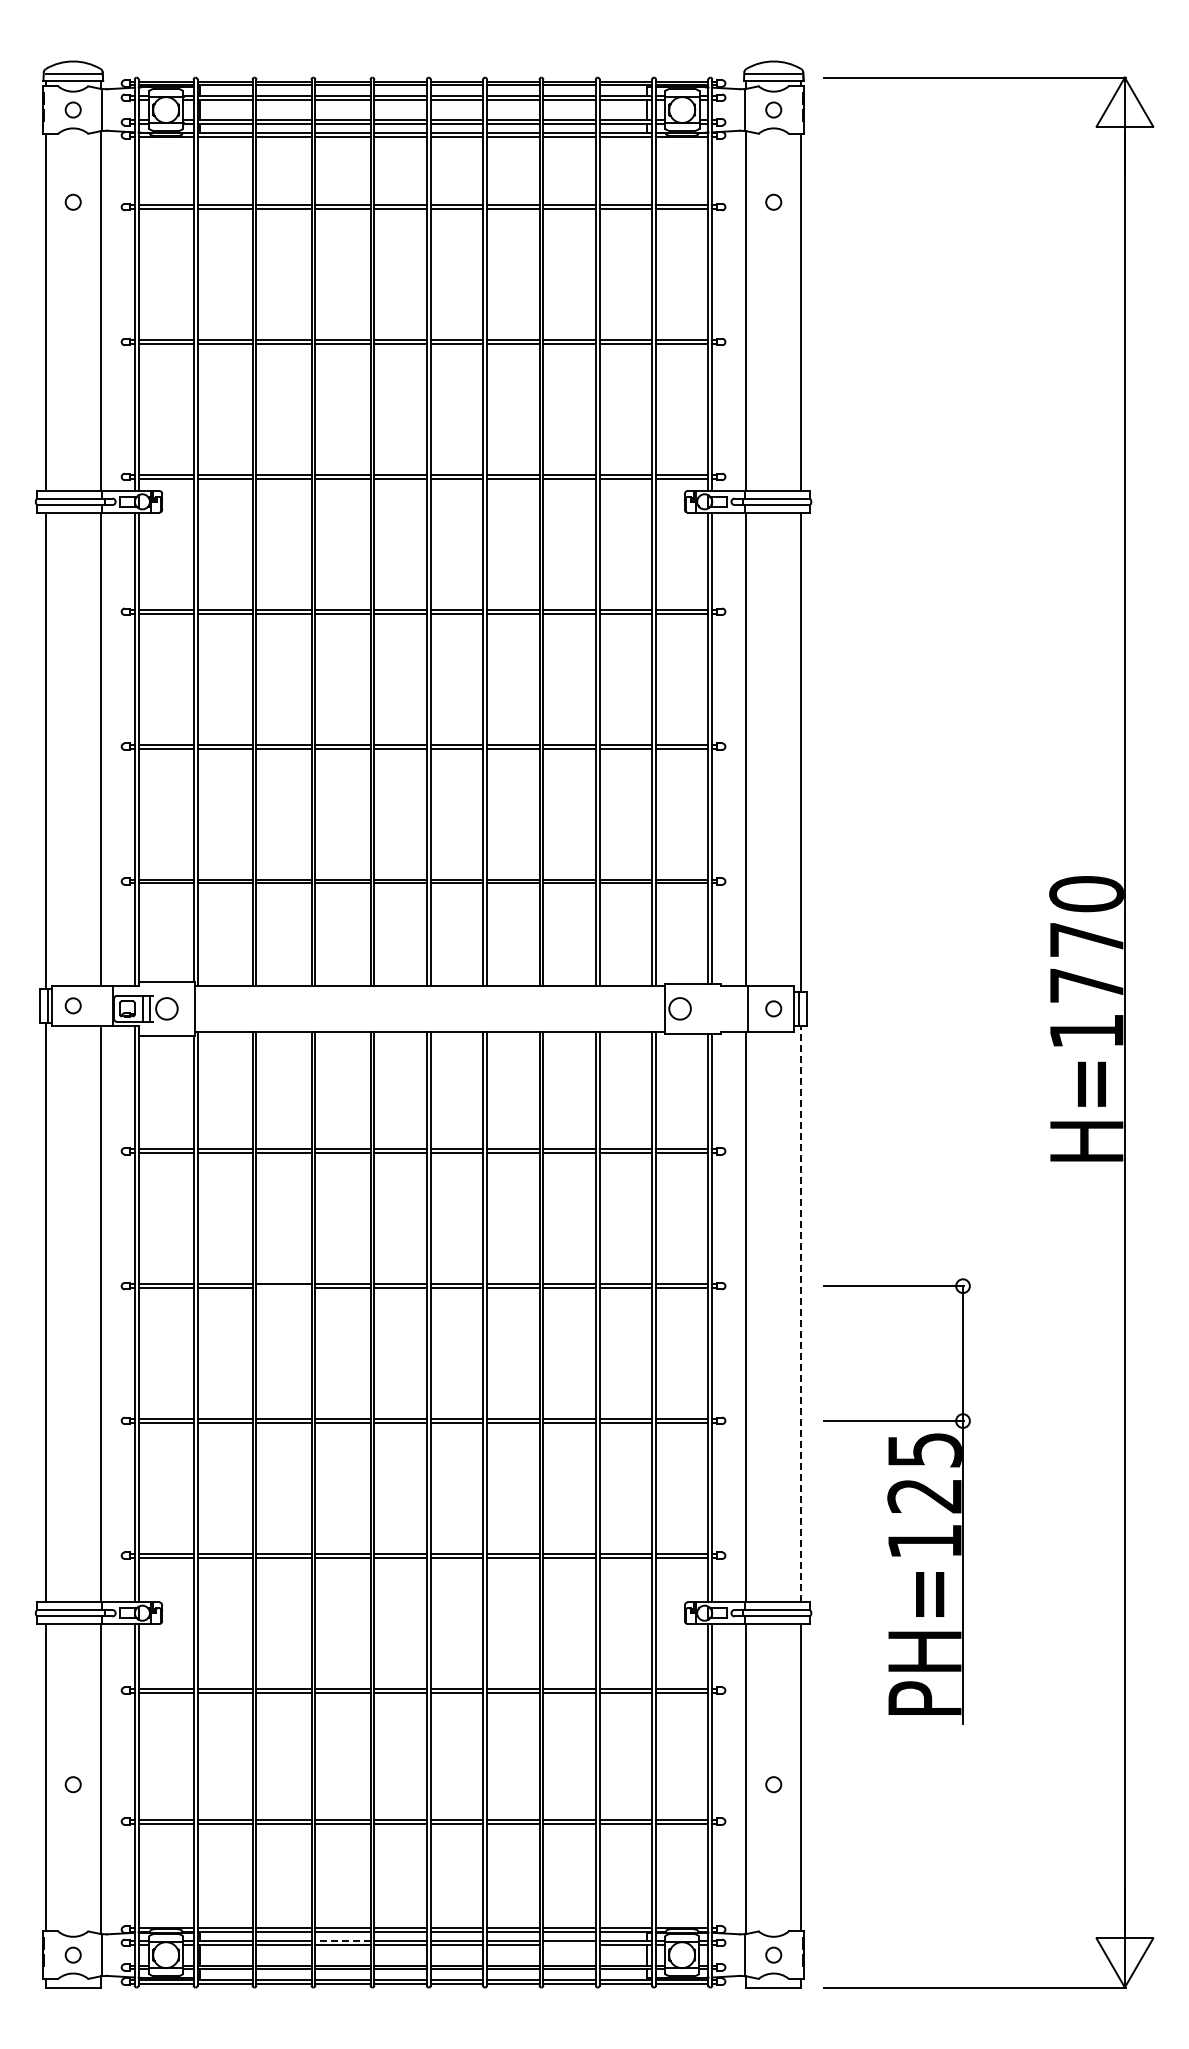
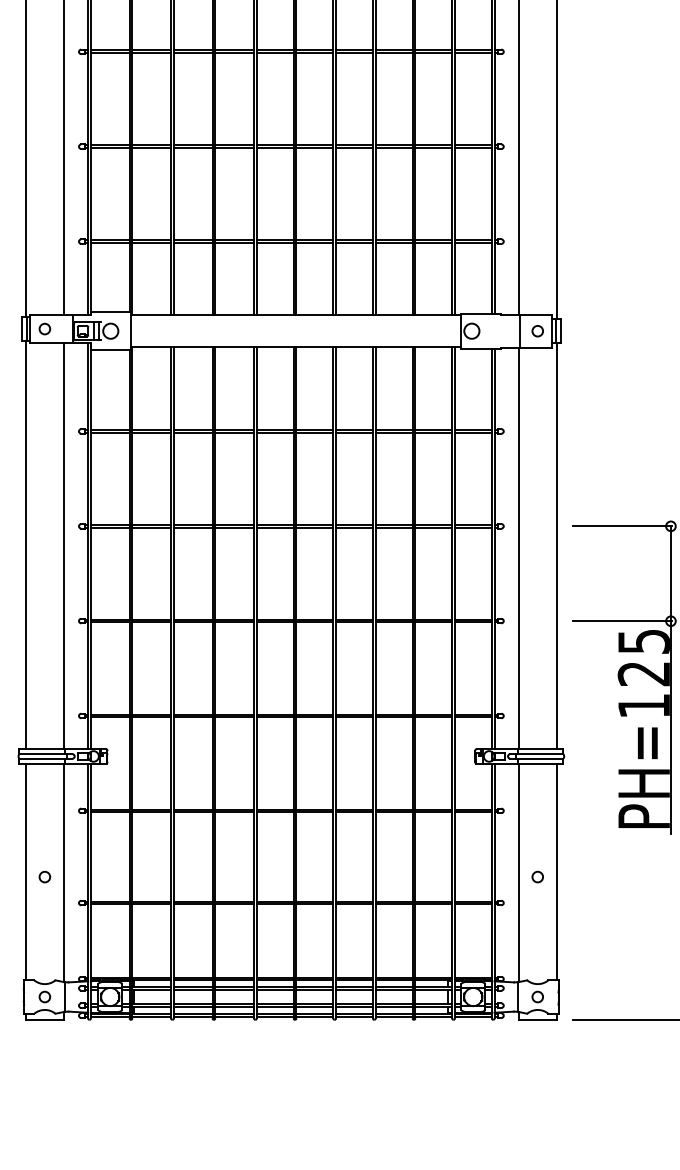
line: (283, 1288) -> (192, 527), added
line: (801, 1313) -> (557, 545), dashed -> solid
line: (342, 1940) -> (234, 986), dashed -> solid
line: (569, 1944) -> (394, 989), added

